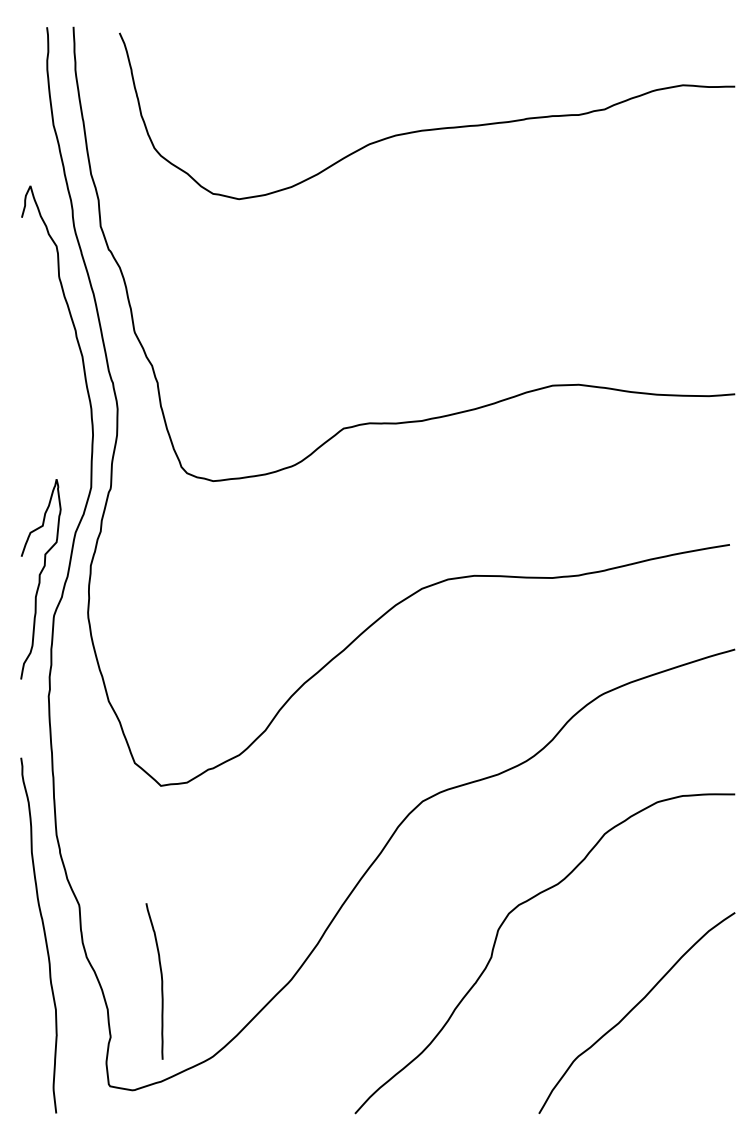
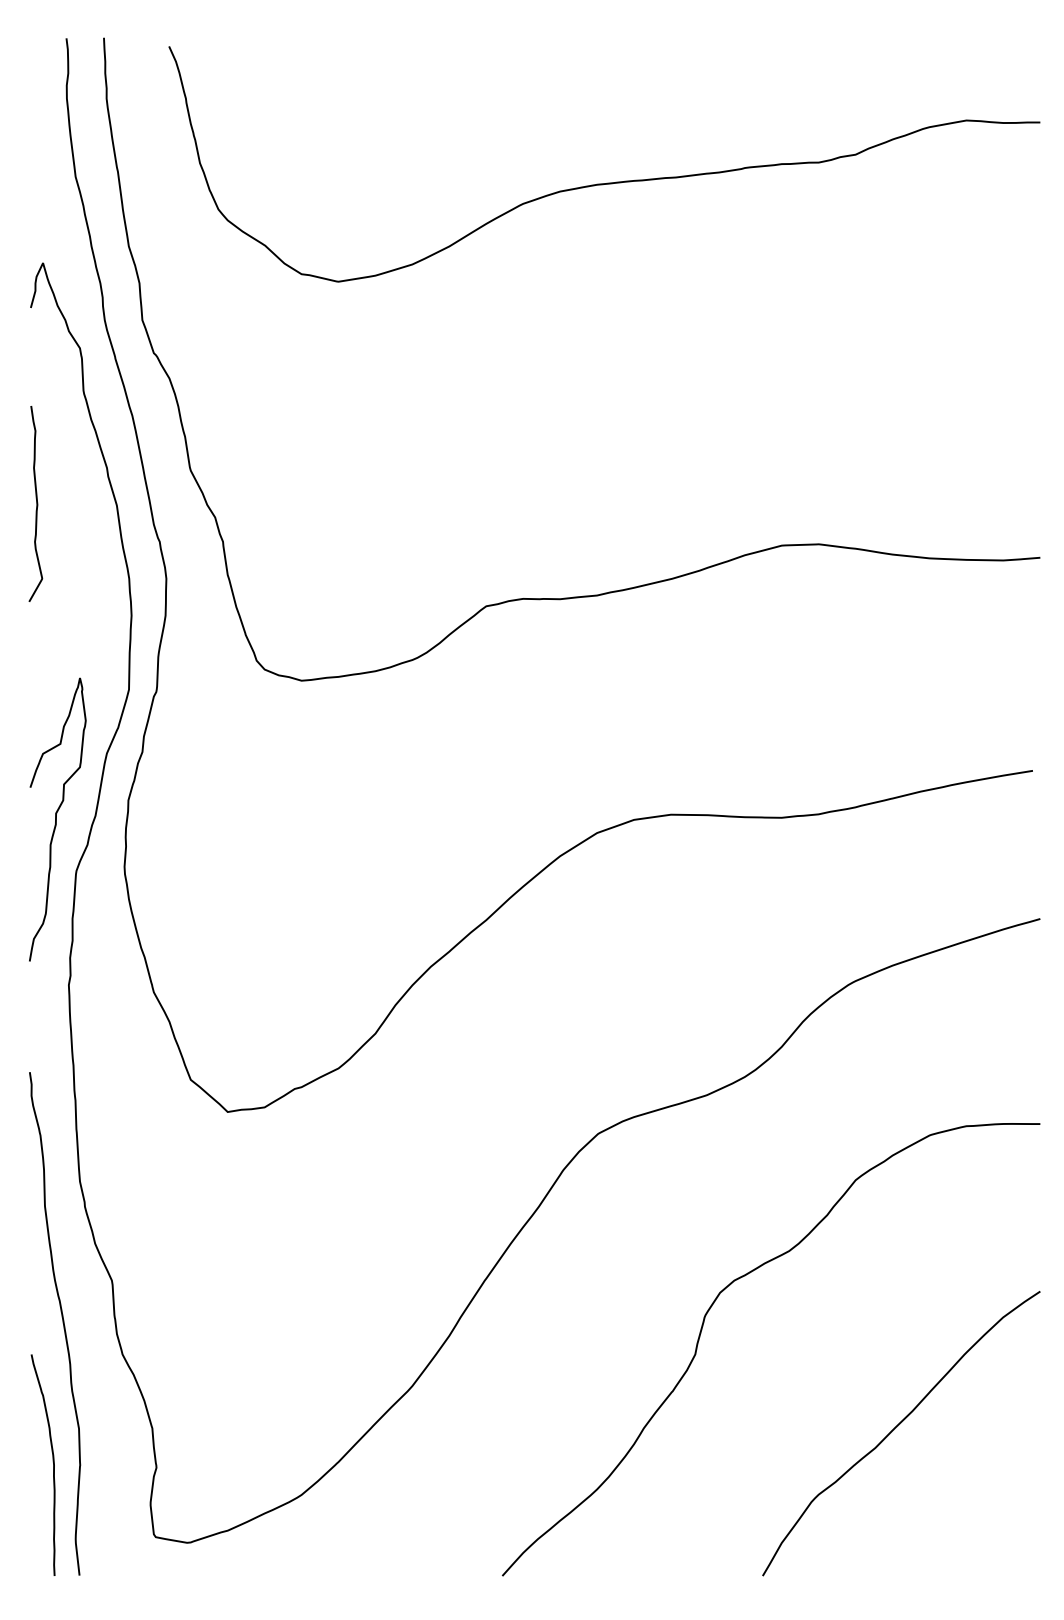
curve: (25, 356) -> (35, 504), added
curve: (161, 981) -> (52, 1465), moved

